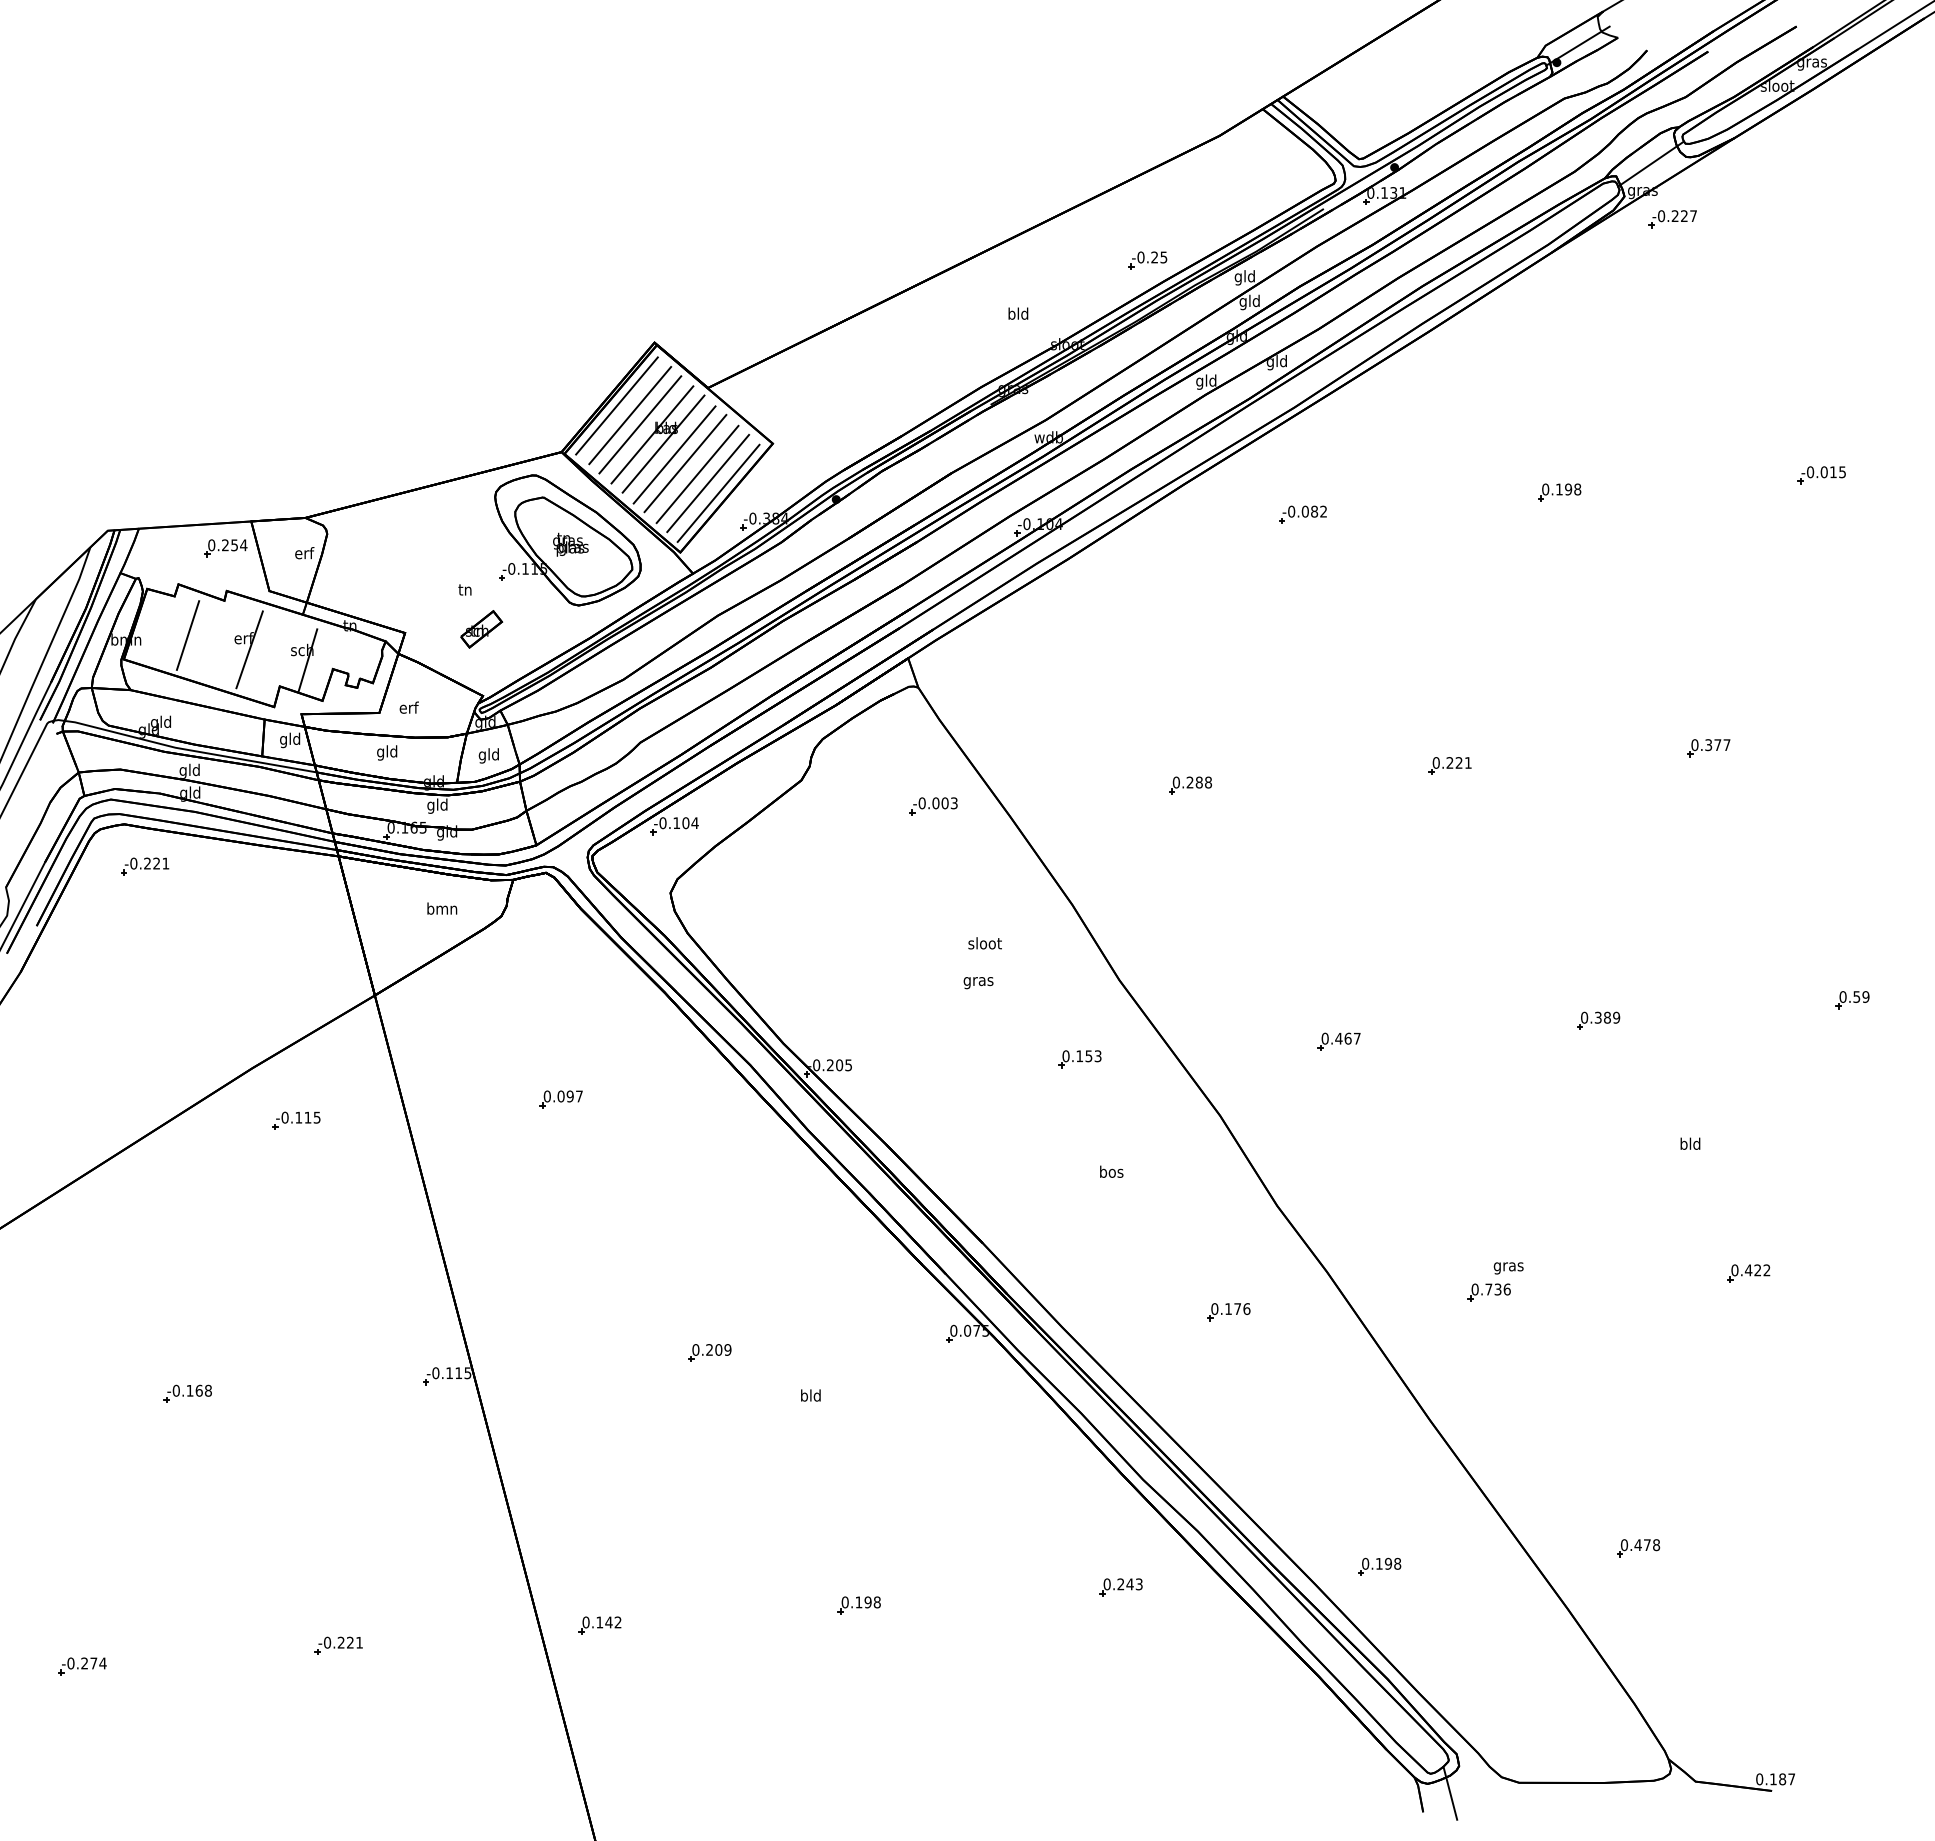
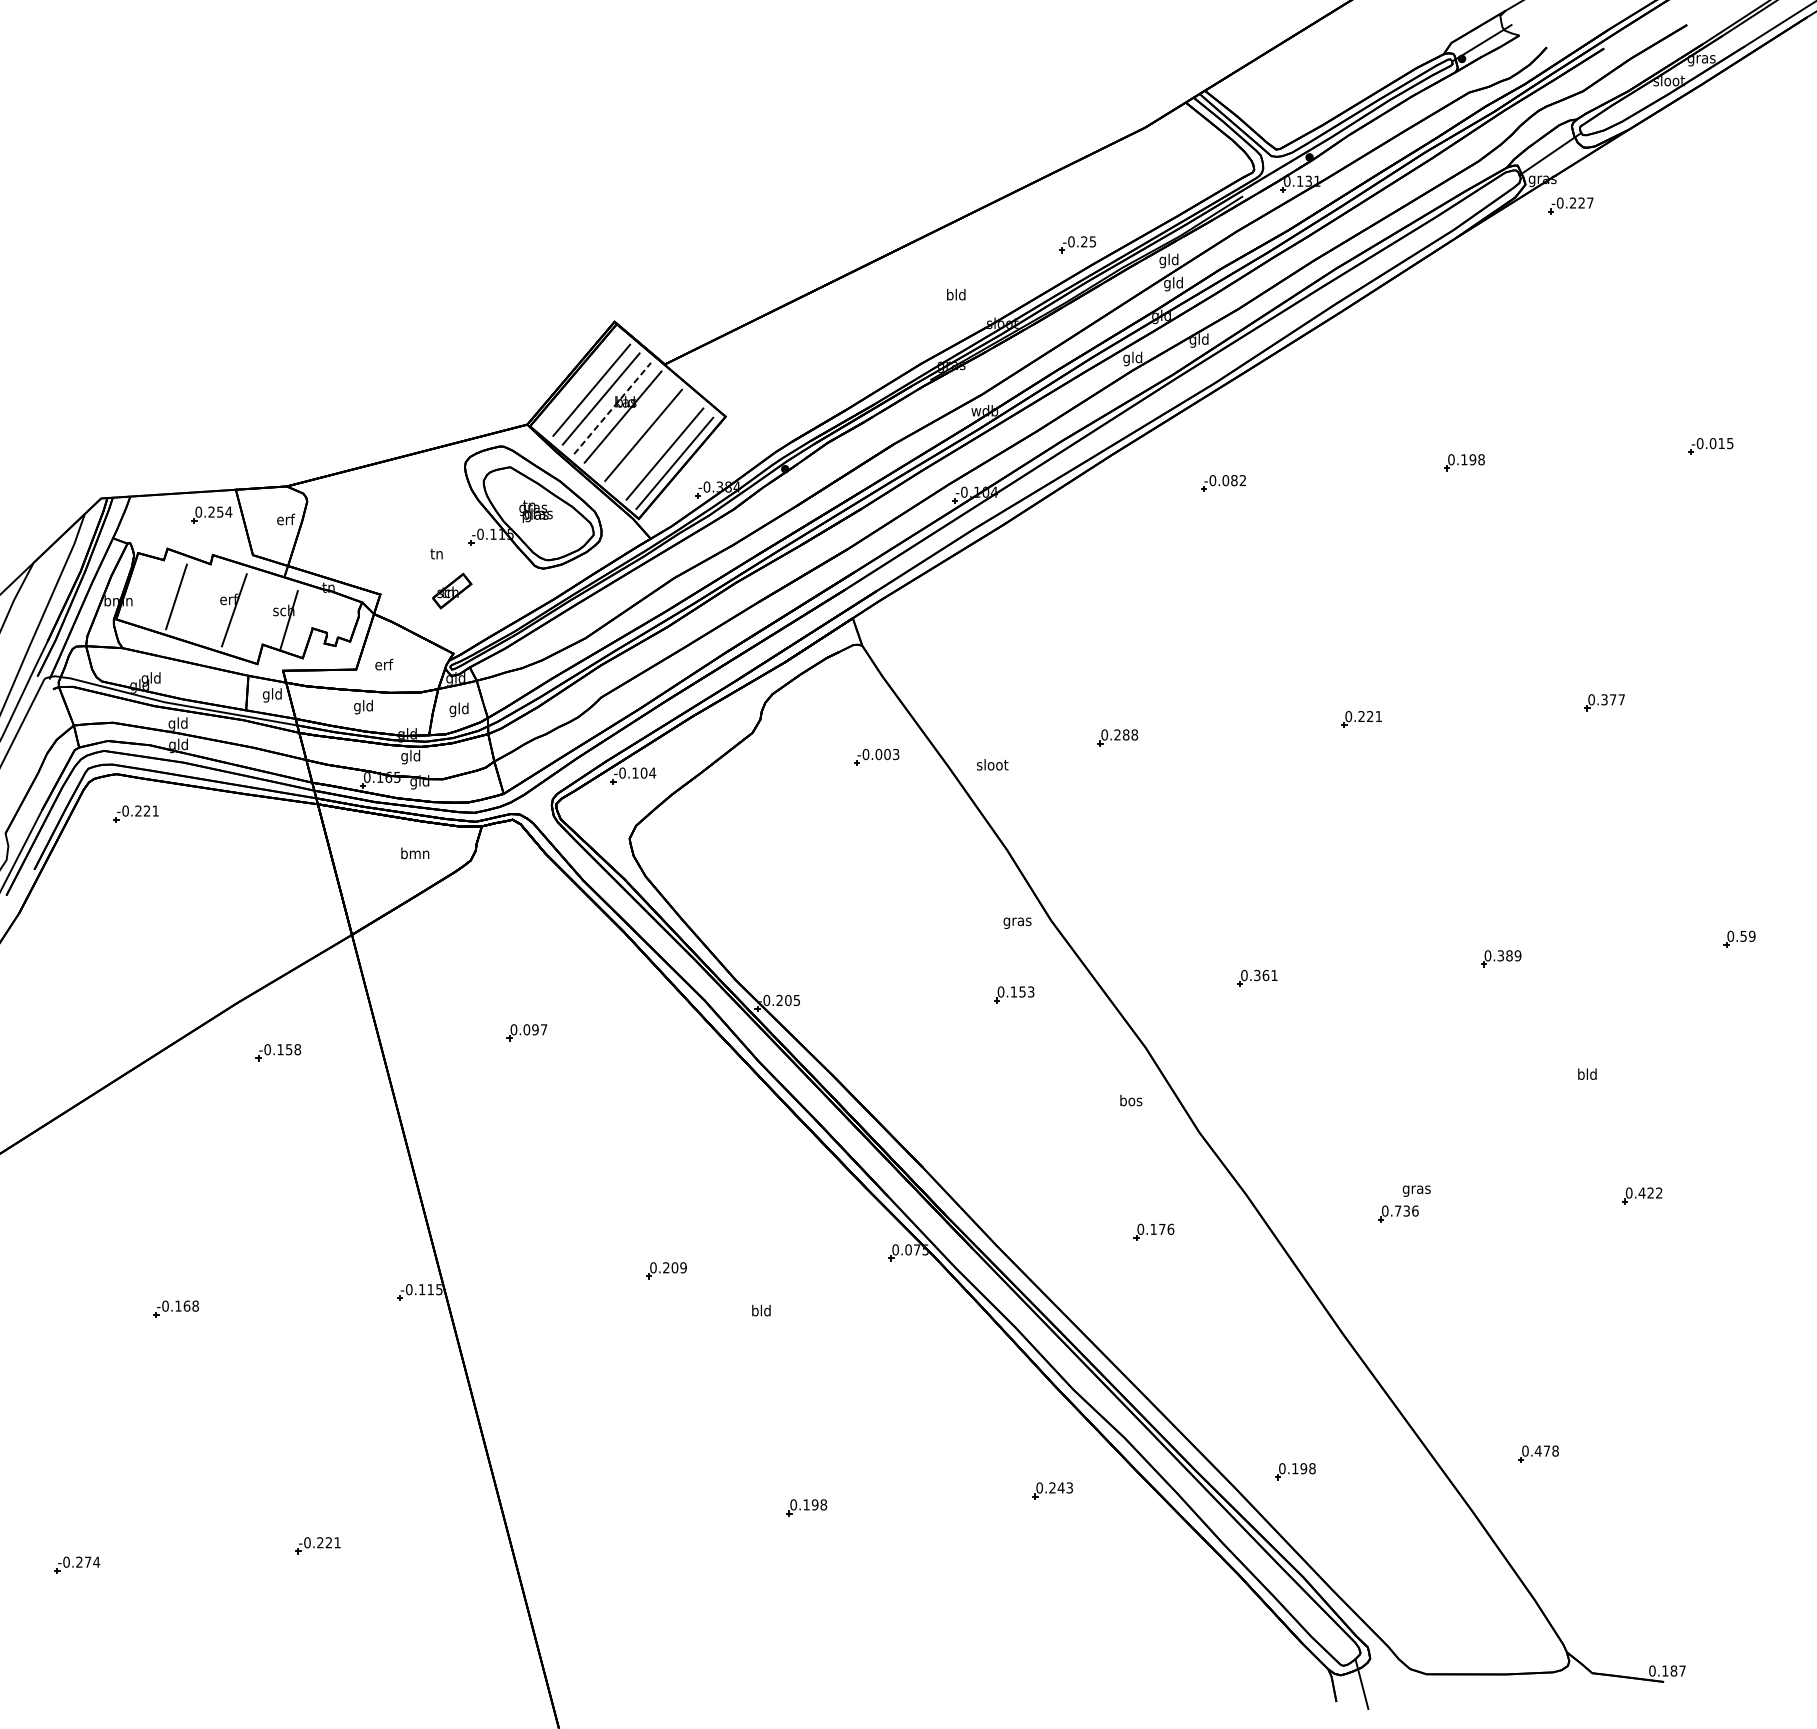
line: (616, 405) -> (578, 380), removed
line: (652, 434) -> (612, 408), solid -> dashed
line: (674, 454) -> (633, 426), removed
line: (697, 474) -> (654, 445), removed
text: (984, 943) -> (992, 764), moved
text: (978, 983) -> (1017, 923), moved
text: (1347, 1038) -> (1265, 975), 0.467 -> 0.361
text: (312, 1117) -> (293, 1049), -0.115 -> -0.158
text: (1111, 1171) -> (1131, 1100), moved
part: (599, 1625) -> (562, 1526), removed

